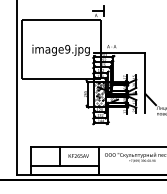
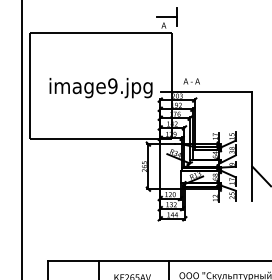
hatch: (103, 93) -> (176, 165), removed

